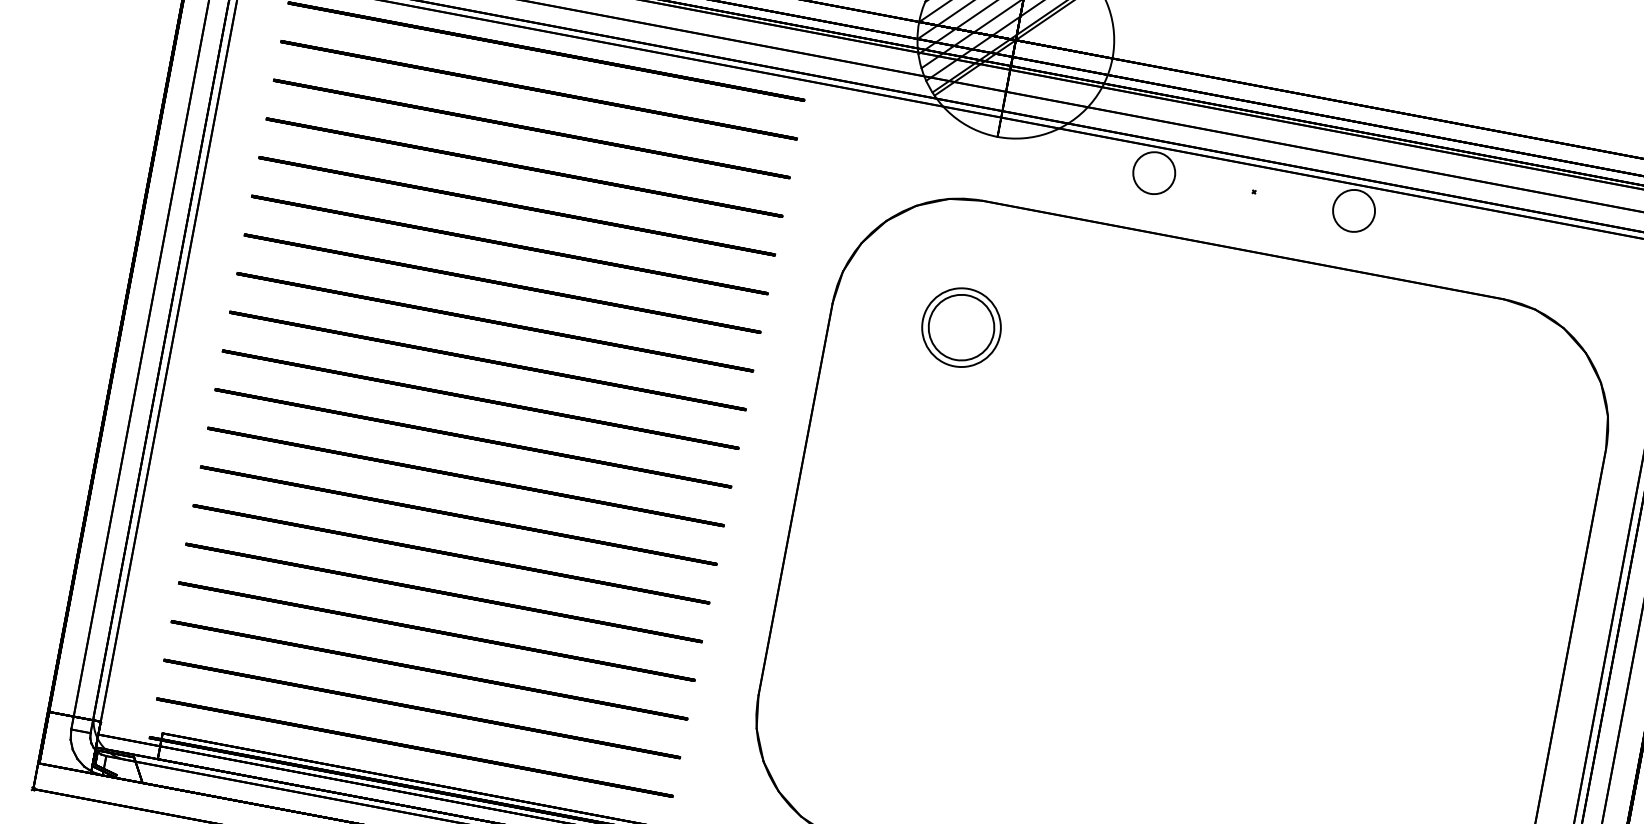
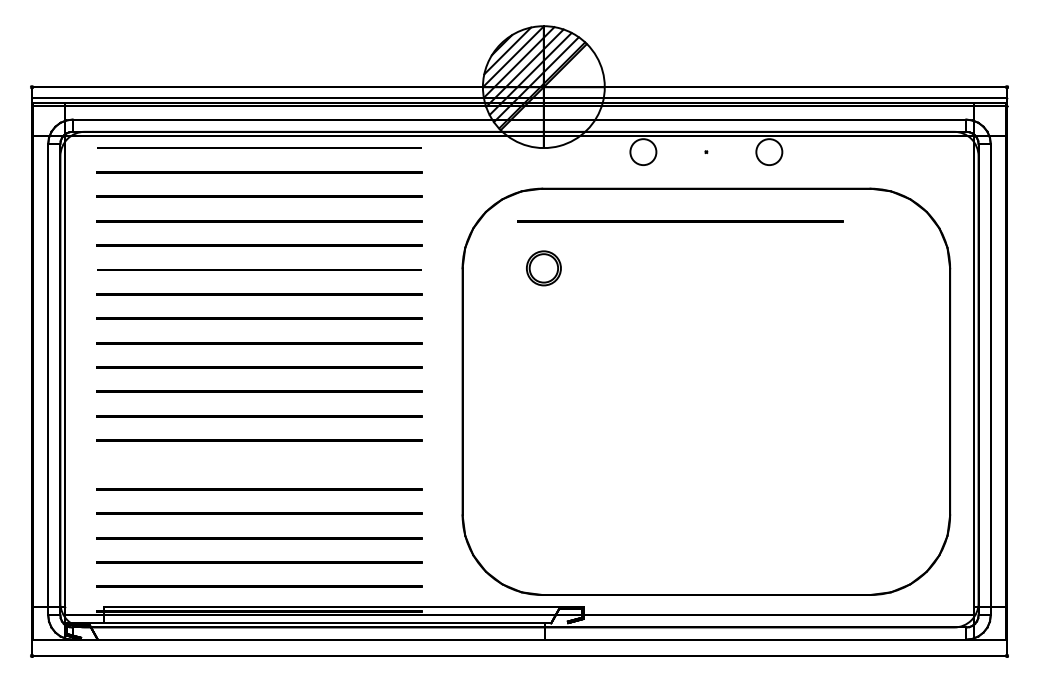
line: (1192, 294) -> (680, 221), added
part: (960, 327) -> (543, 268), size x0.7
line: (451, 553) -> (259, 464), removed

